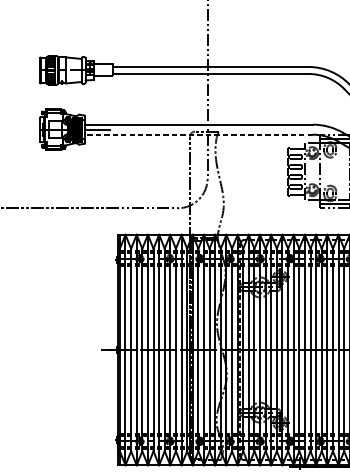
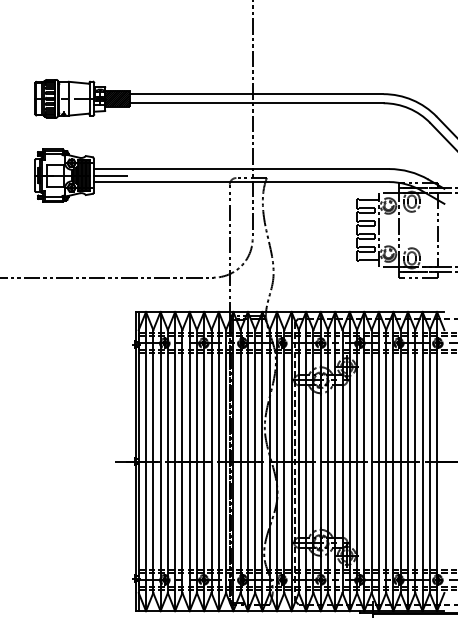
hatch: (103, 70) -> (117, 98), added
line: (199, 135) -> (241, 182), dashed -> solid

